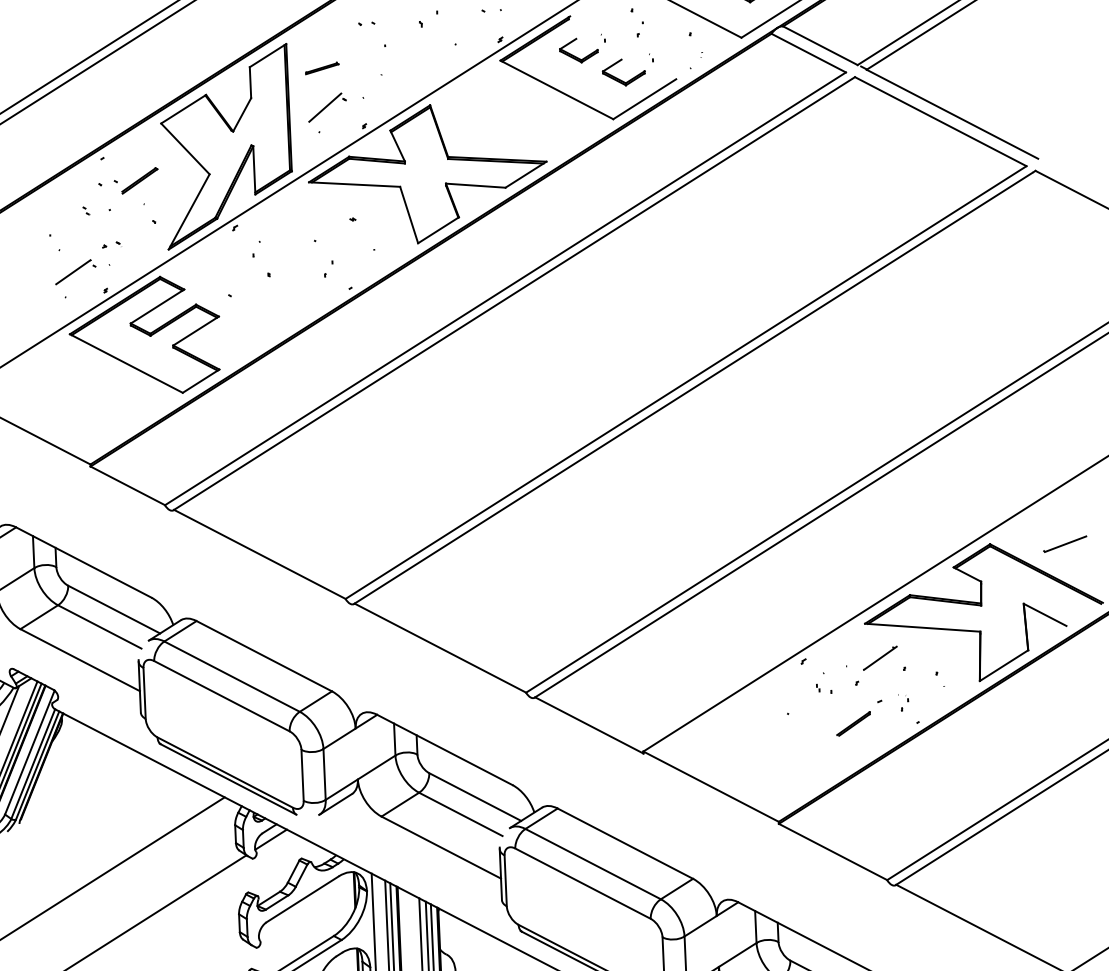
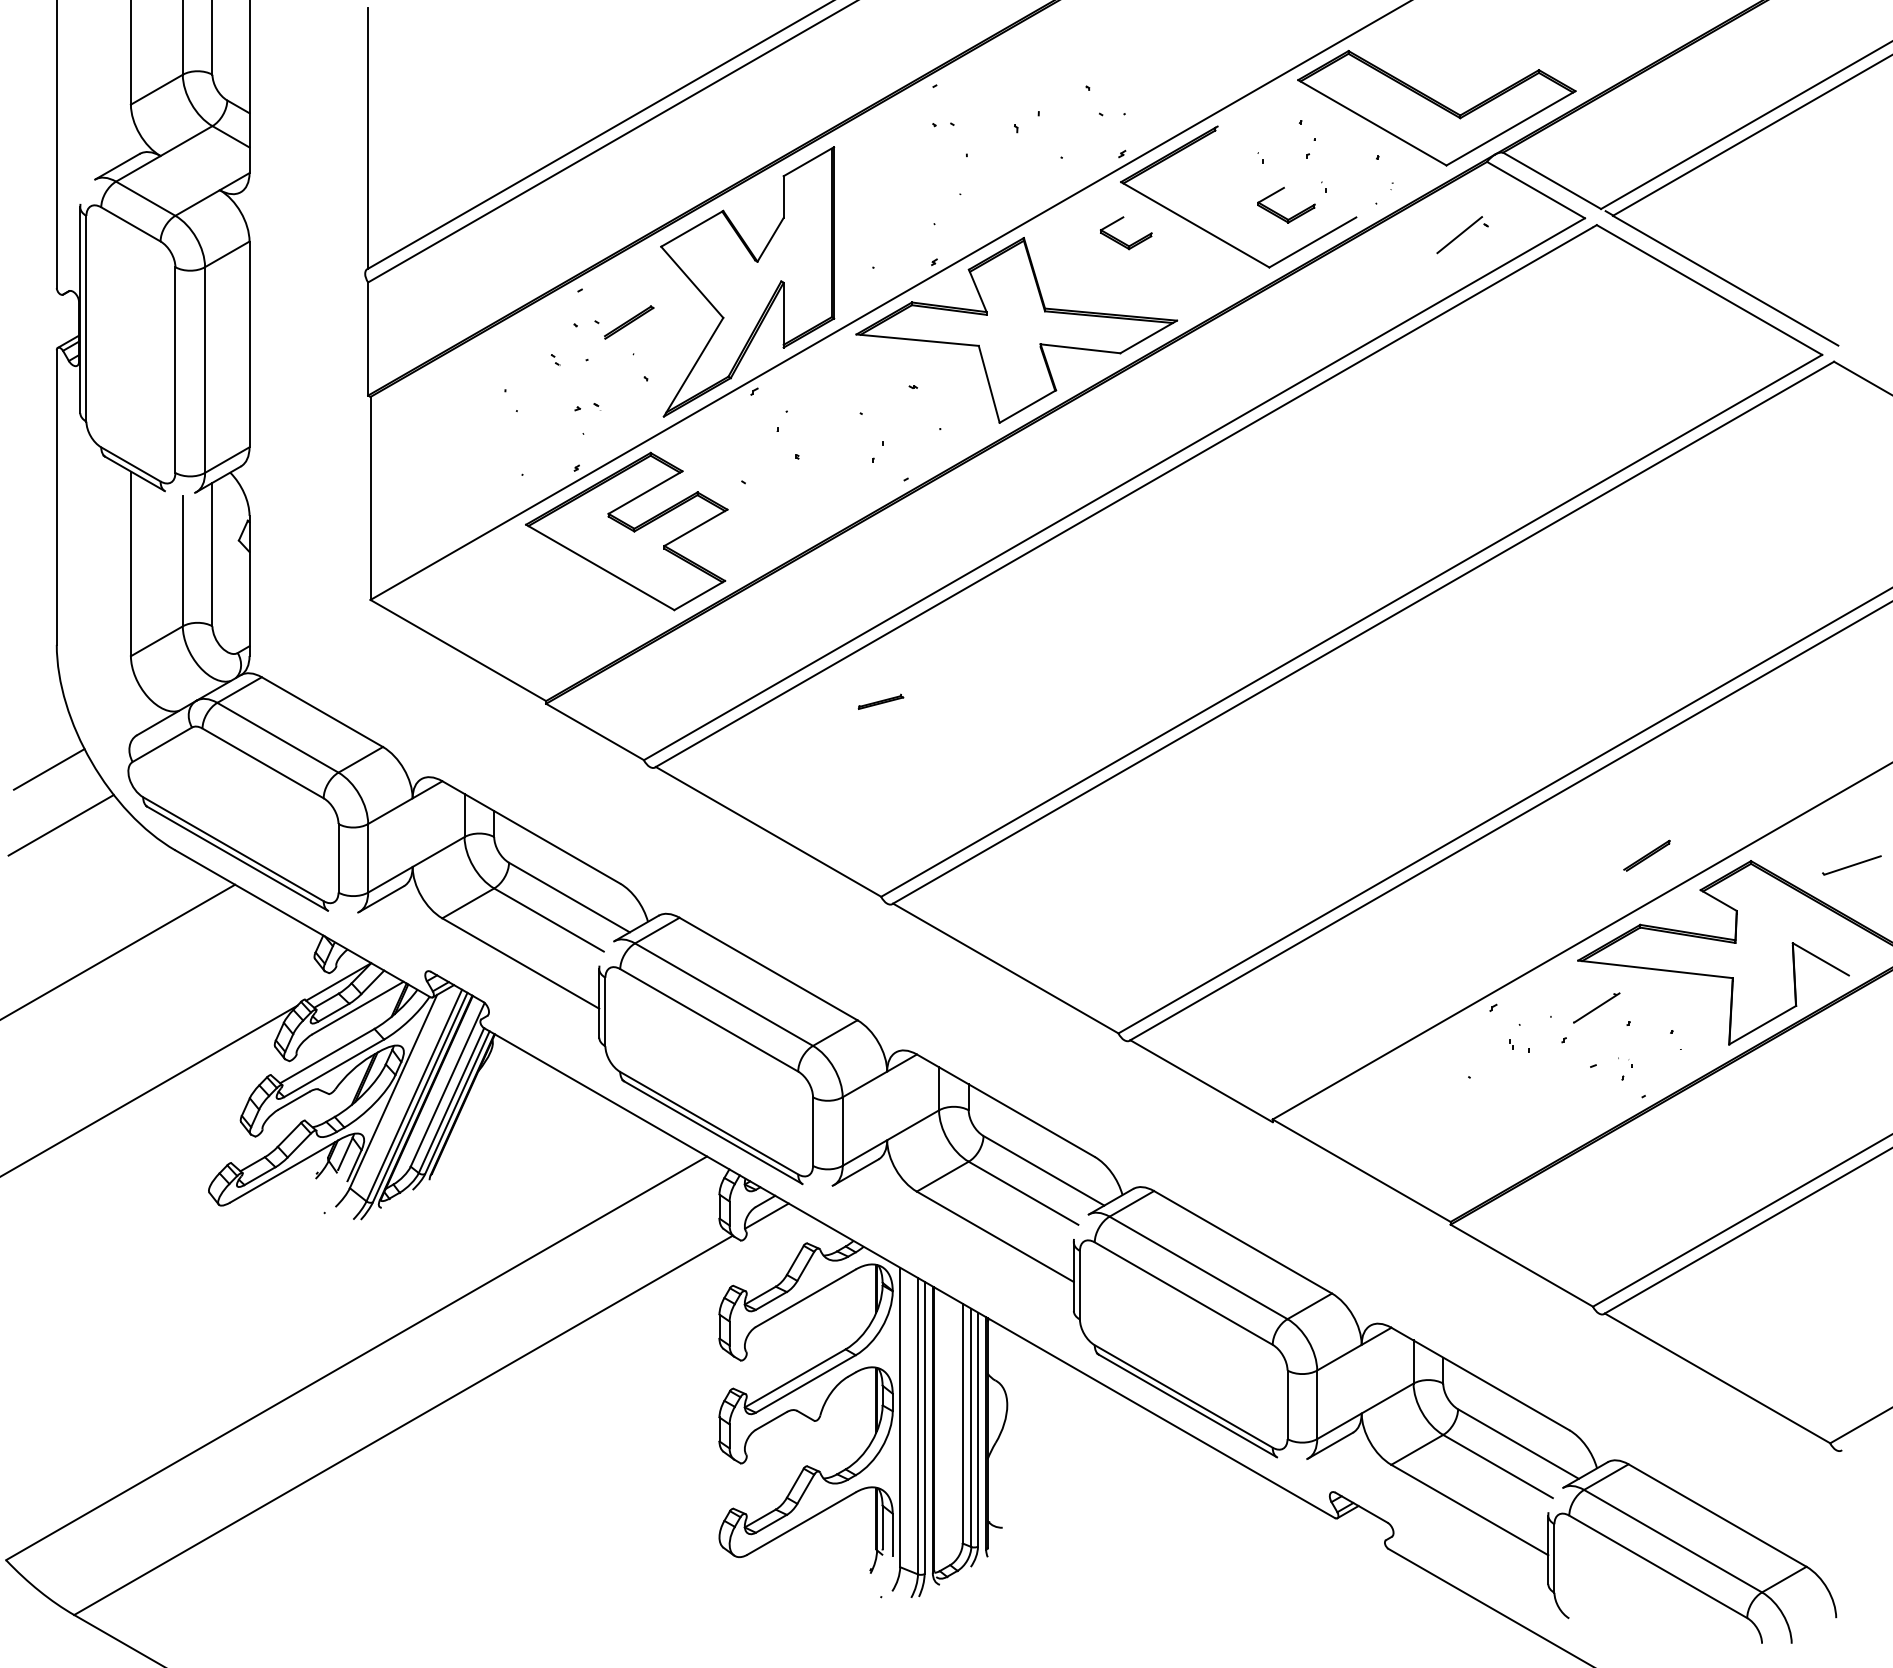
part: (575, 56) -> (1121, 240), moved
part: (321, 67) -> (880, 701), moved
part: (327, 107) -> (1462, 235), moved
part: (75, 272) -> (537, 441), removed
part: (853, 723) -> (1646, 855), moved

